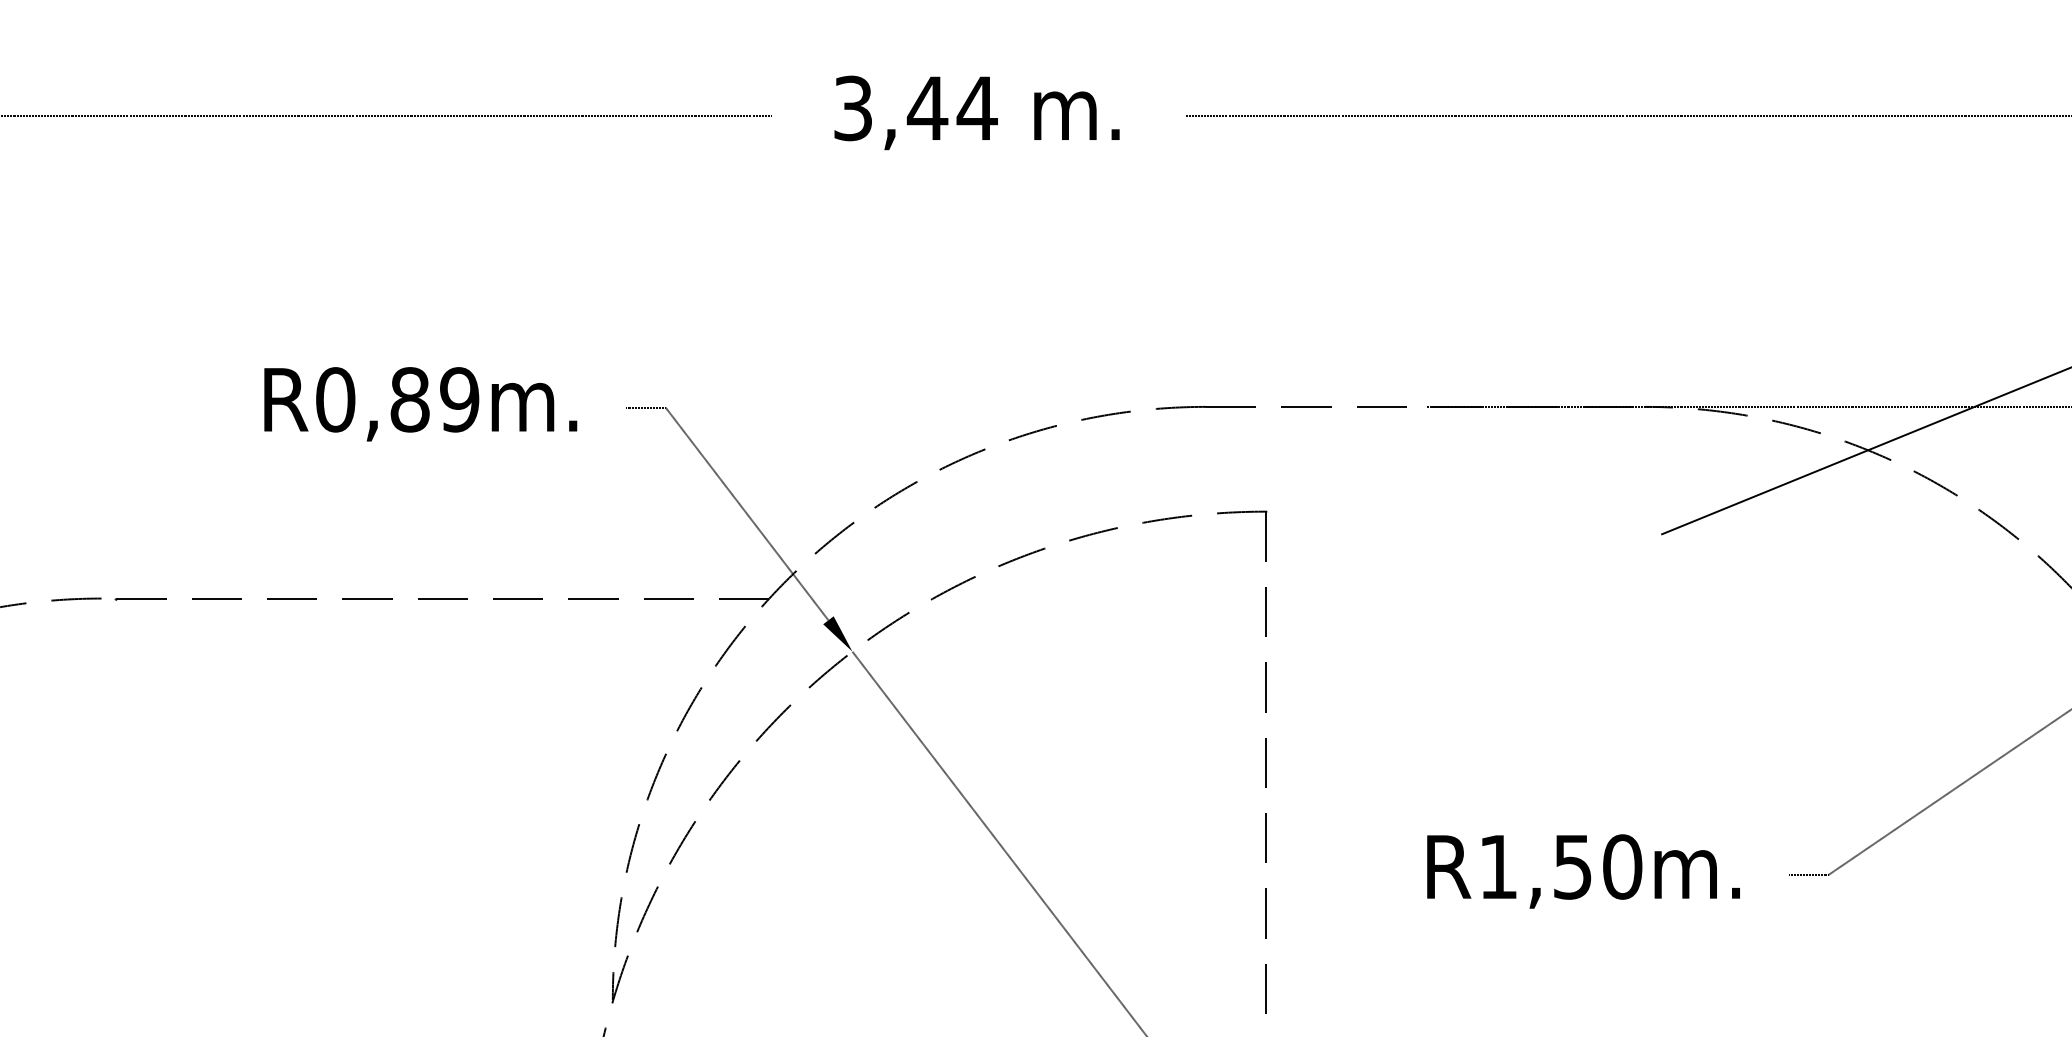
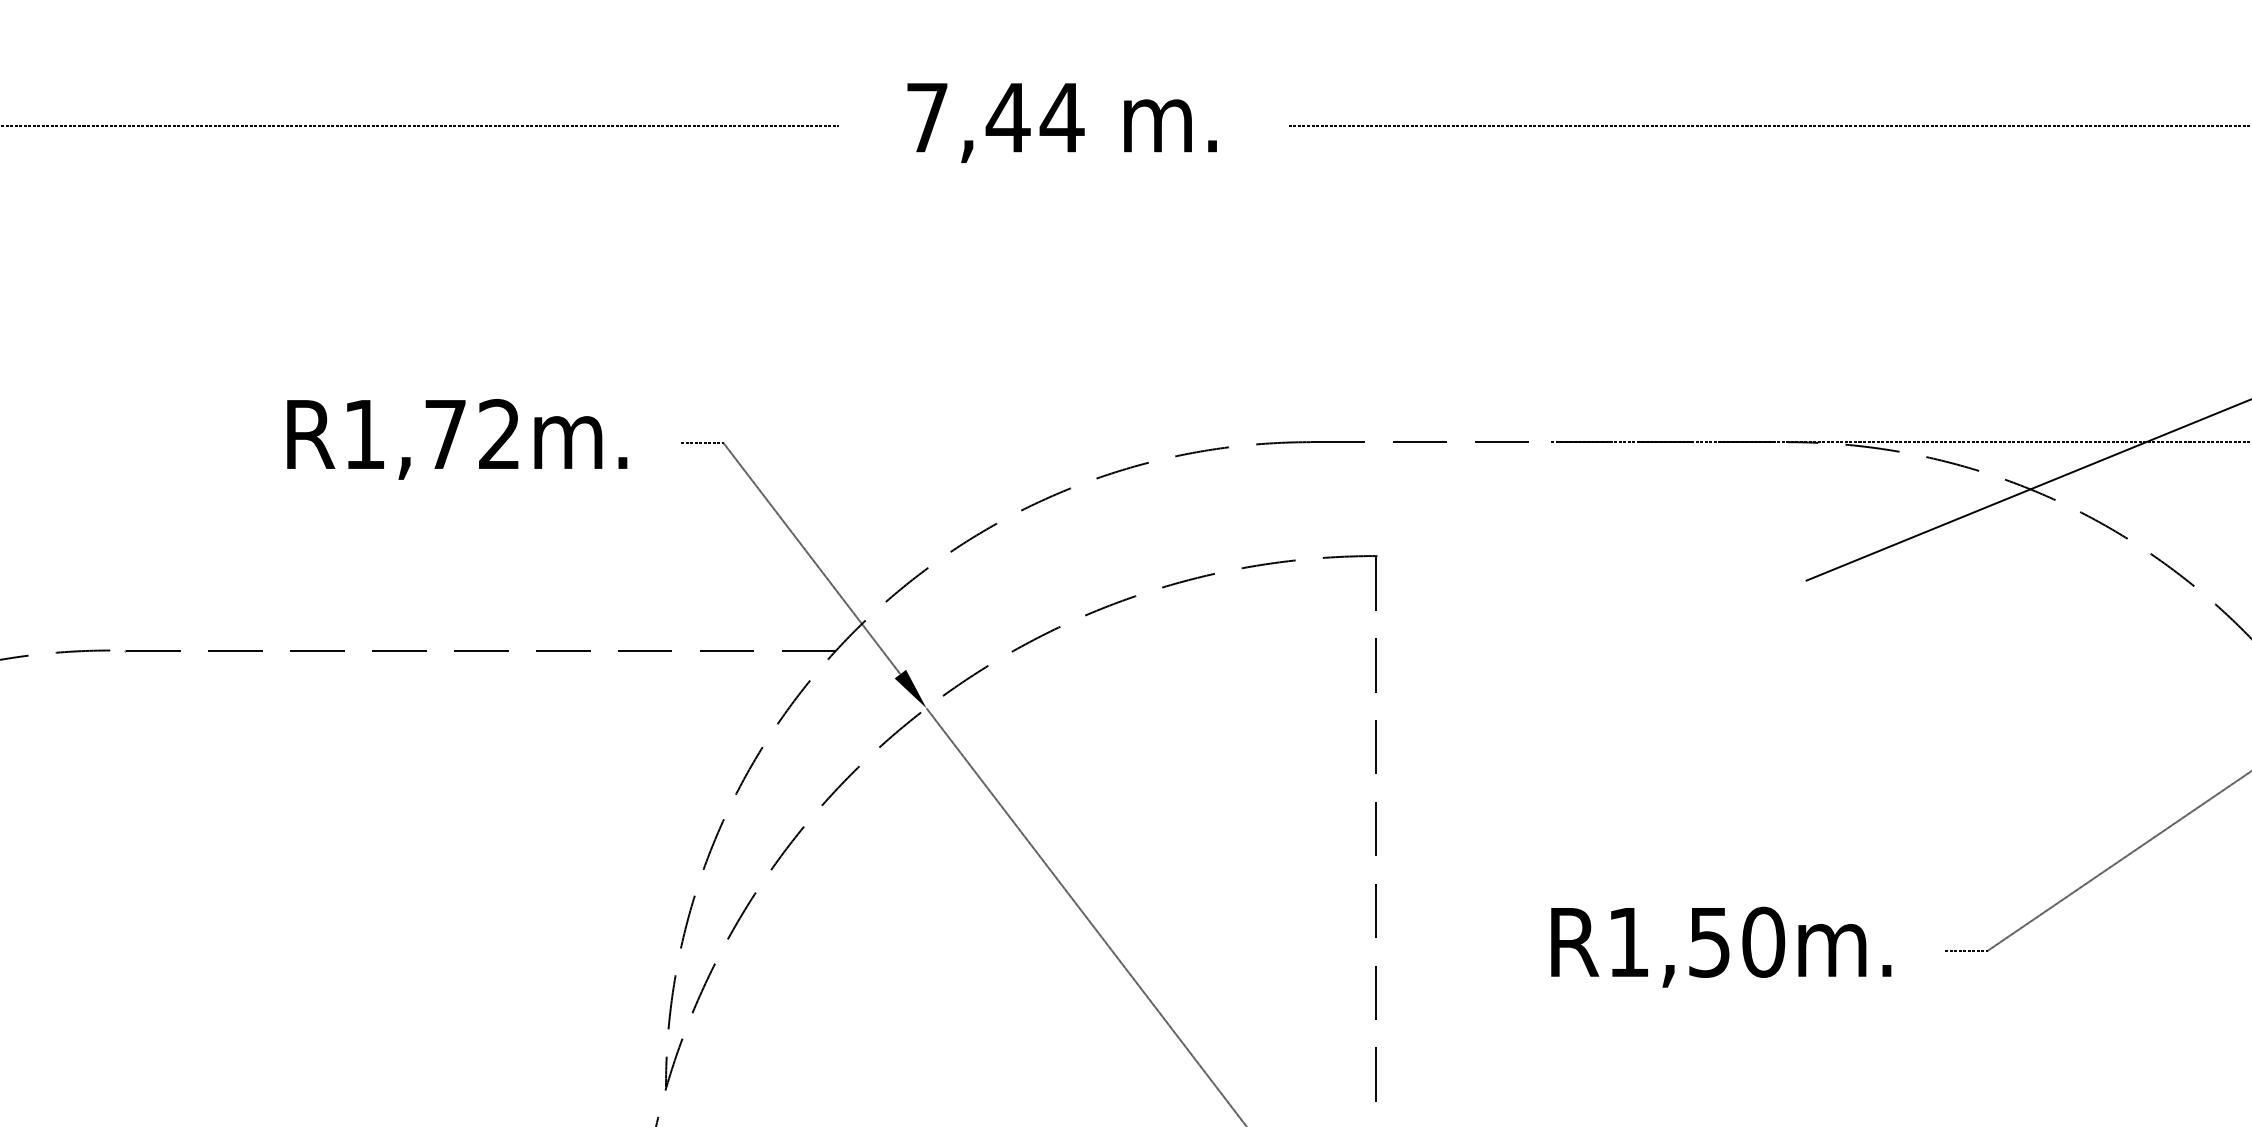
text: (852, 108) -> (926, 117), 3,44 -> 7,44
text: (397, 399) -> (431, 434), R0,89m. -> R1,72m.

